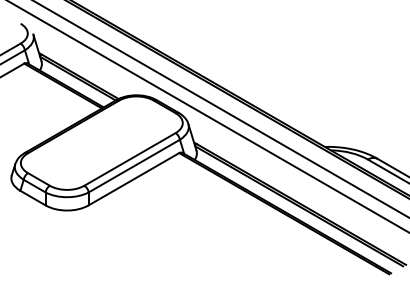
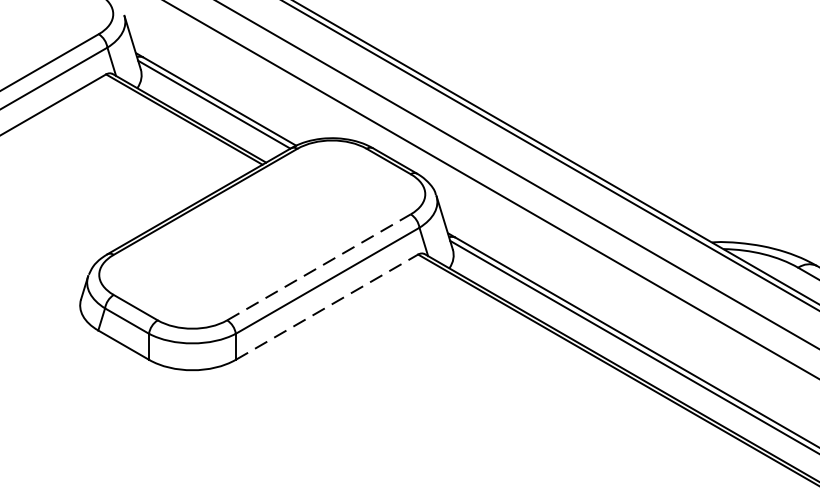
line: (130, 159) -> (319, 267), solid -> dashed
line: (134, 178) -> (328, 305), solid -> dashed

